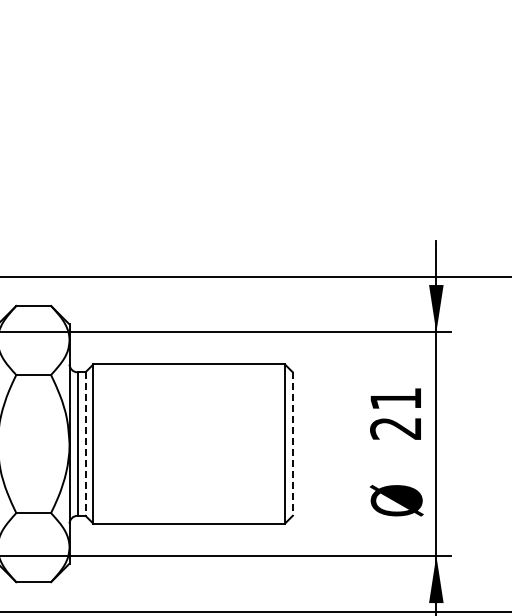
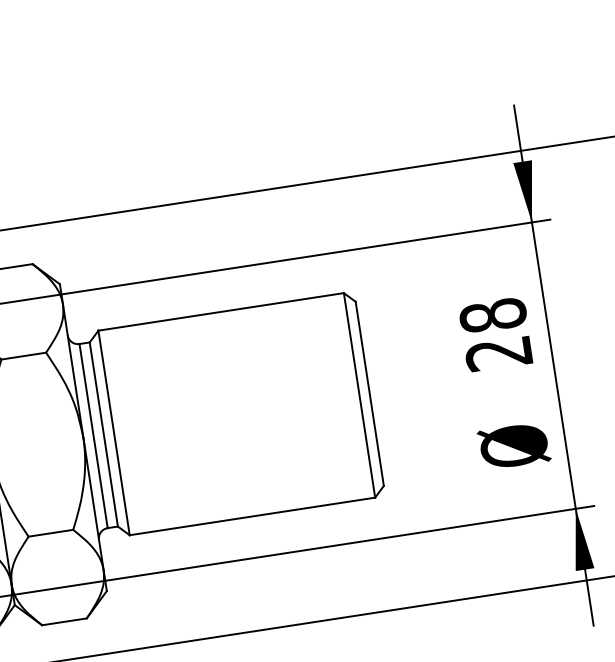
text: (395, 398) -> (492, 315), 21 -> 28
line: (85, 444) -> (103, 435), dashed -> solid
line: (292, 444) -> (369, 394), dashed -> solid

